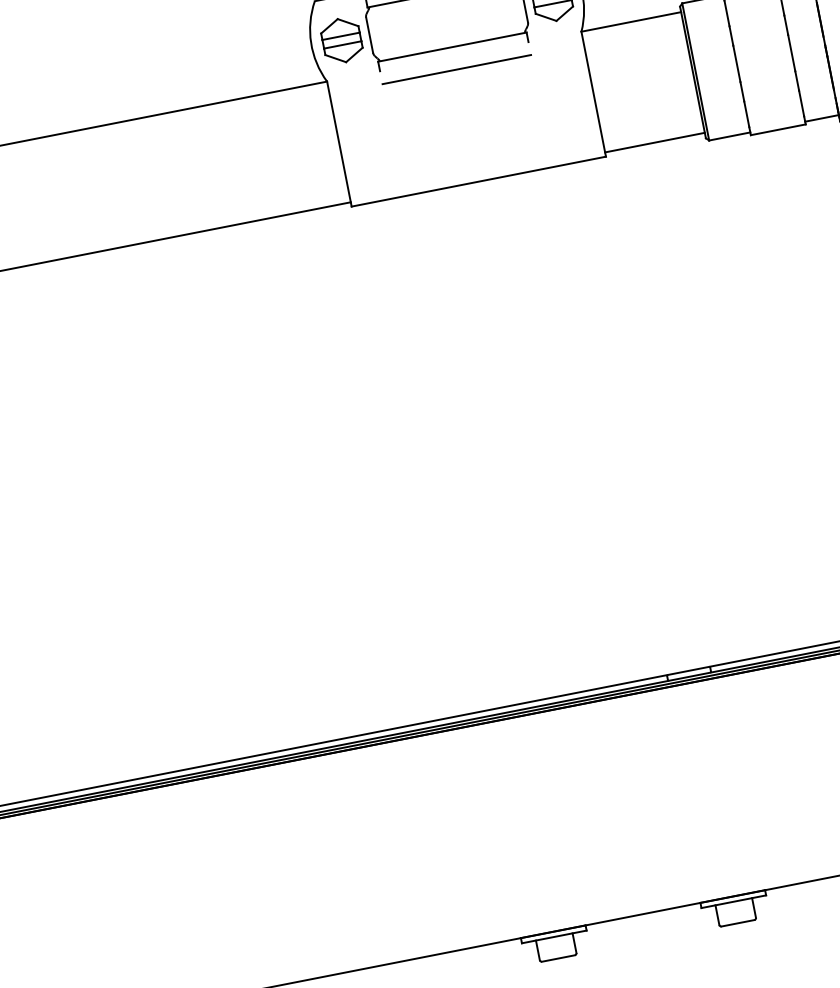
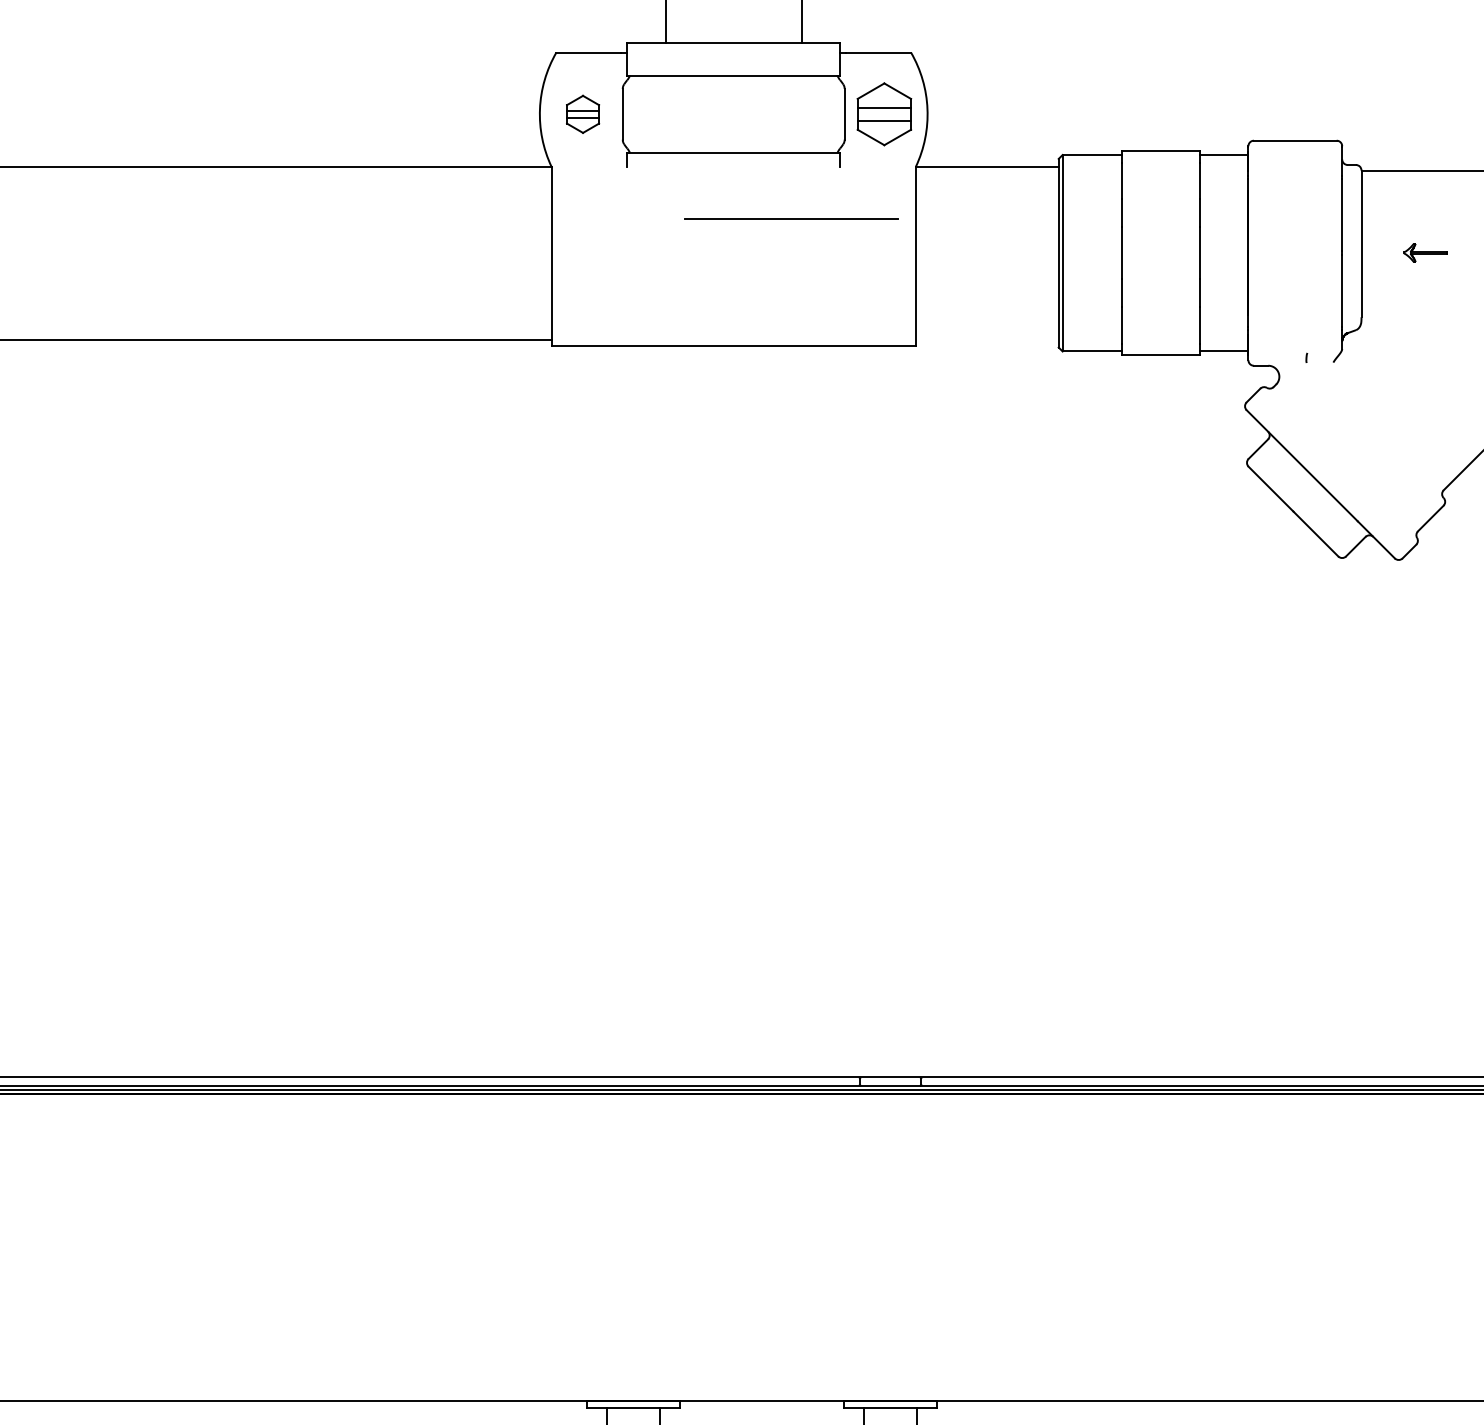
part: (341, 40) -> (582, 114), size x0.6
line: (456, 69) -> (791, 218), moved
line: (654, 142) -> (986, 339), removed

